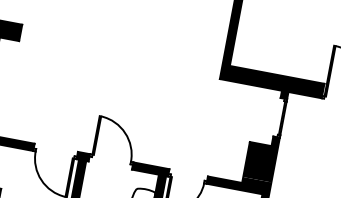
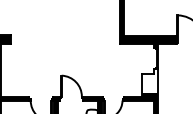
fill: (260, 157) -> (149, 81), removed

